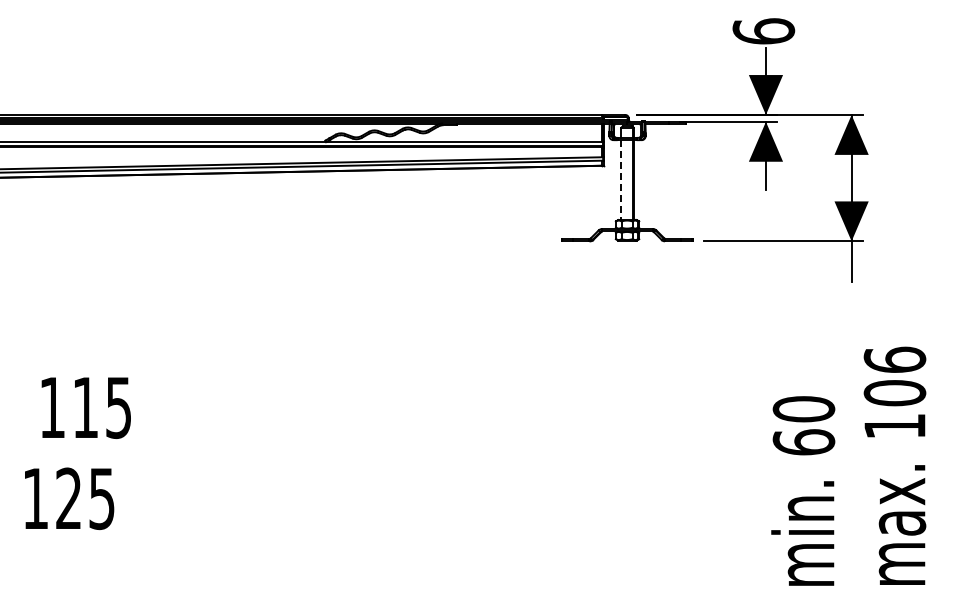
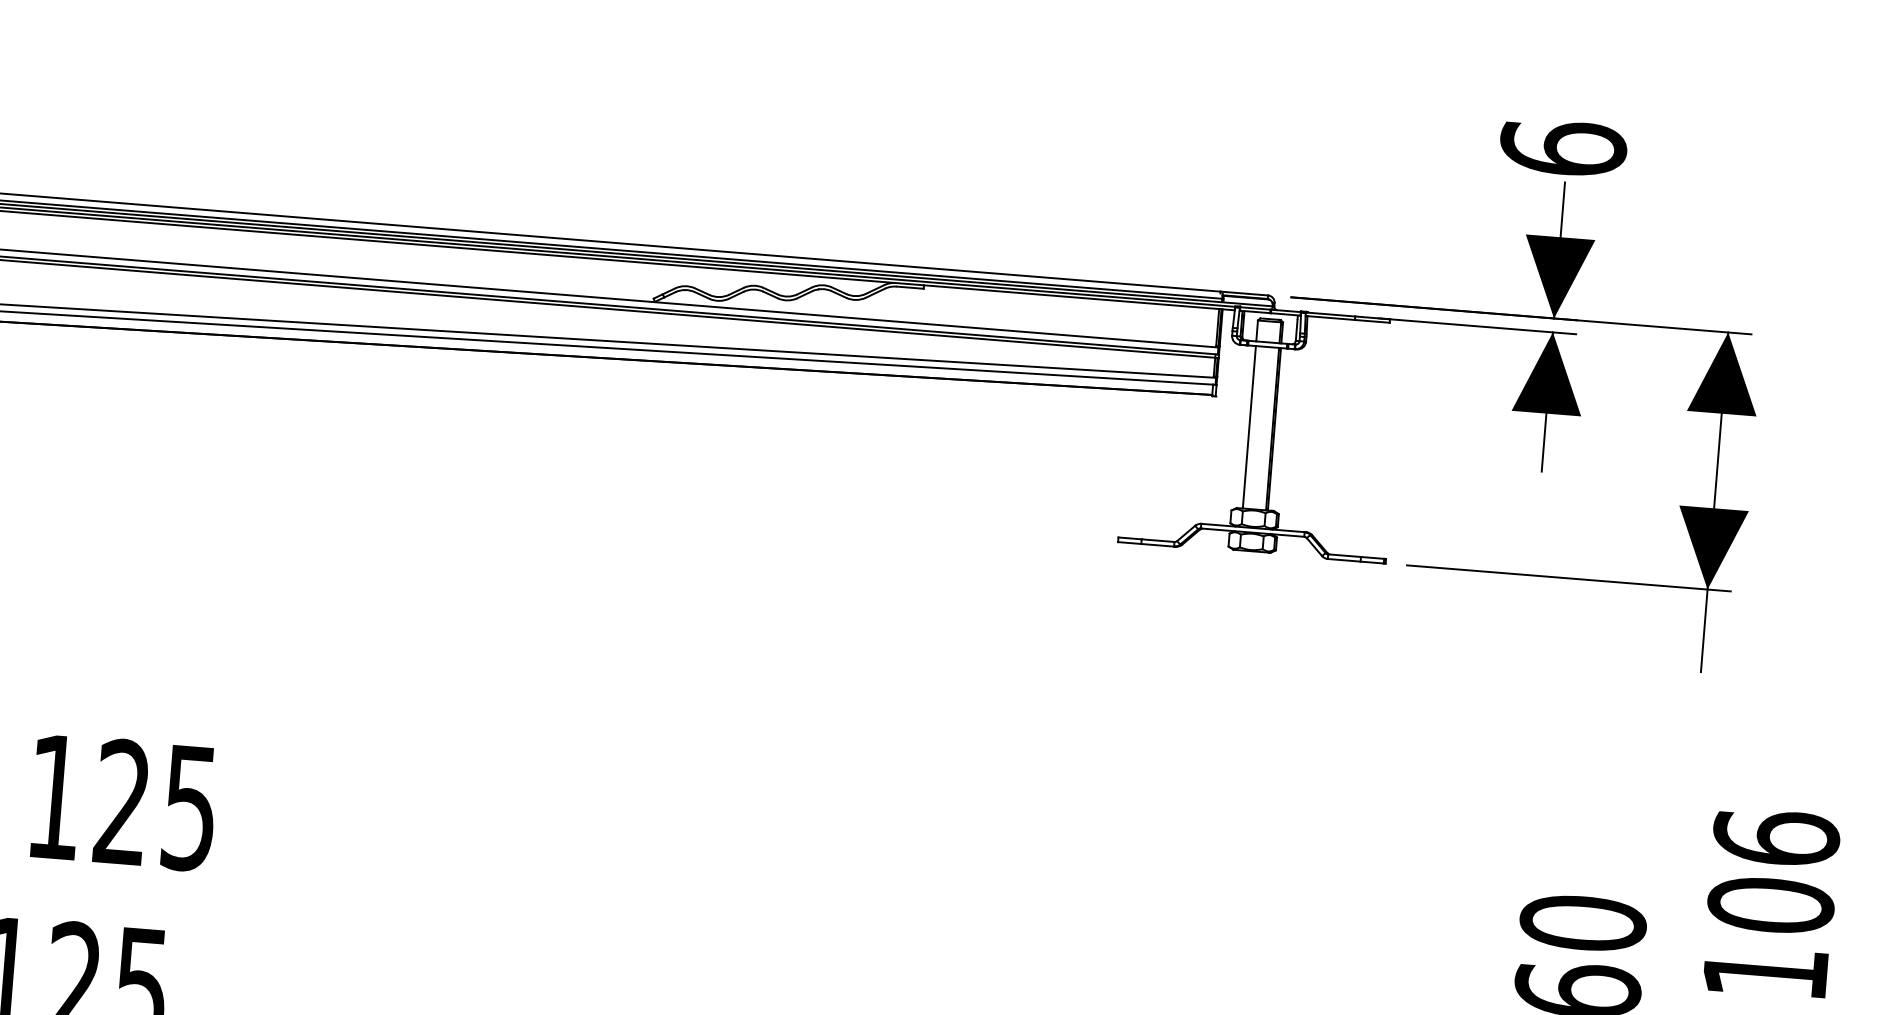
line: (621, 180) -> (1249, 428), dashed -> solid
text: (85, 406) -> (122, 800), 115 -> 125

